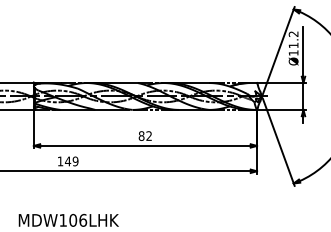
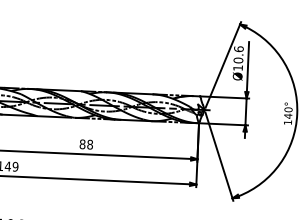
text: (293, 39) -> (238, 54), Ø11.2 -> Ø10.6
text: (149, 135) -> (90, 144), 82 -> 88

